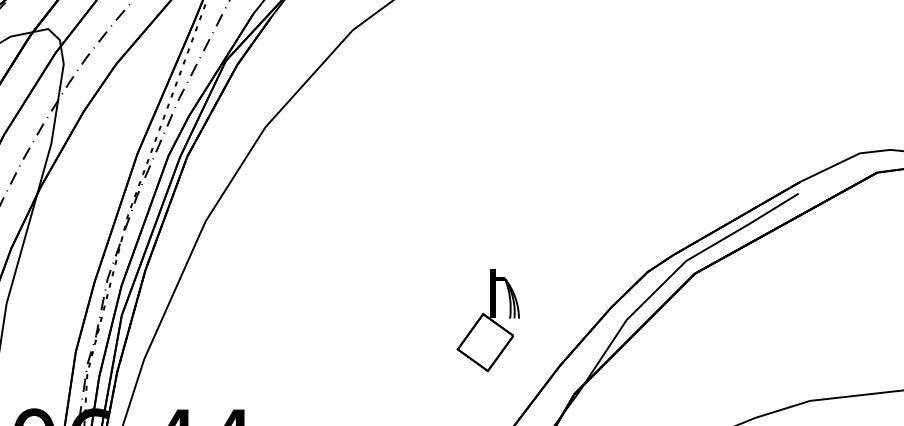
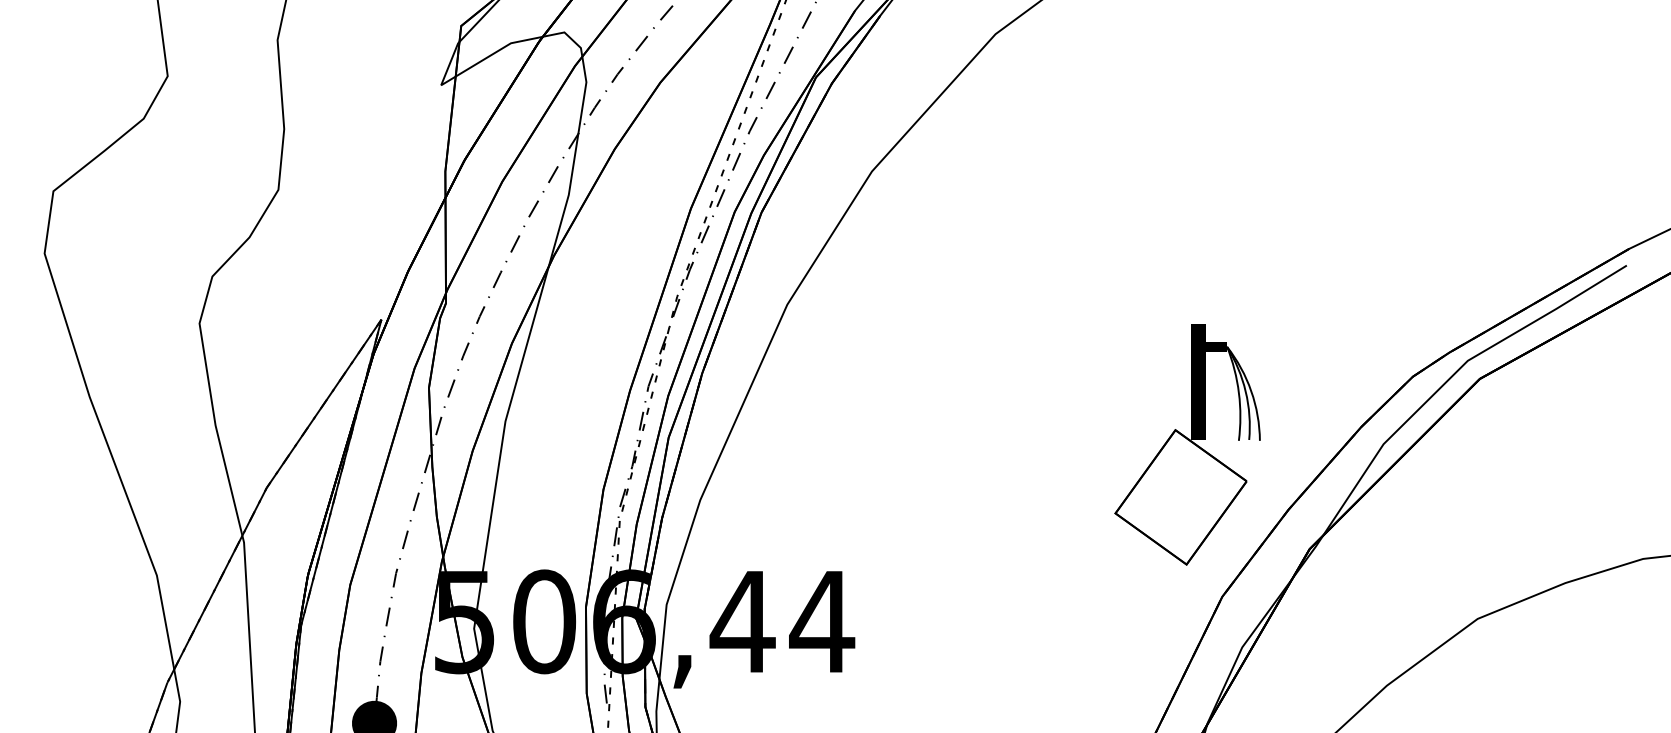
part: (488, 320) -> (1187, 444), size x1.67

